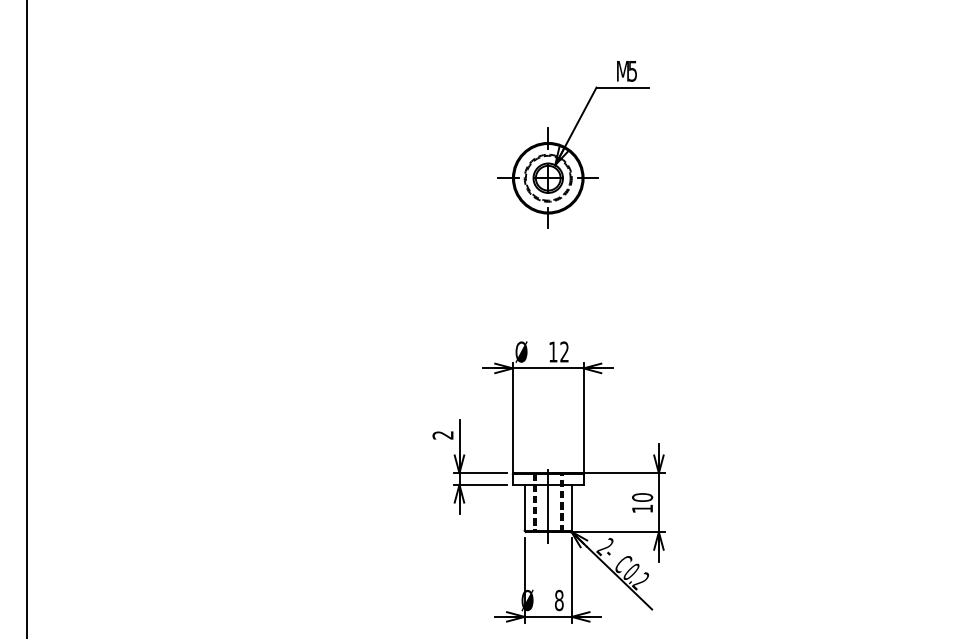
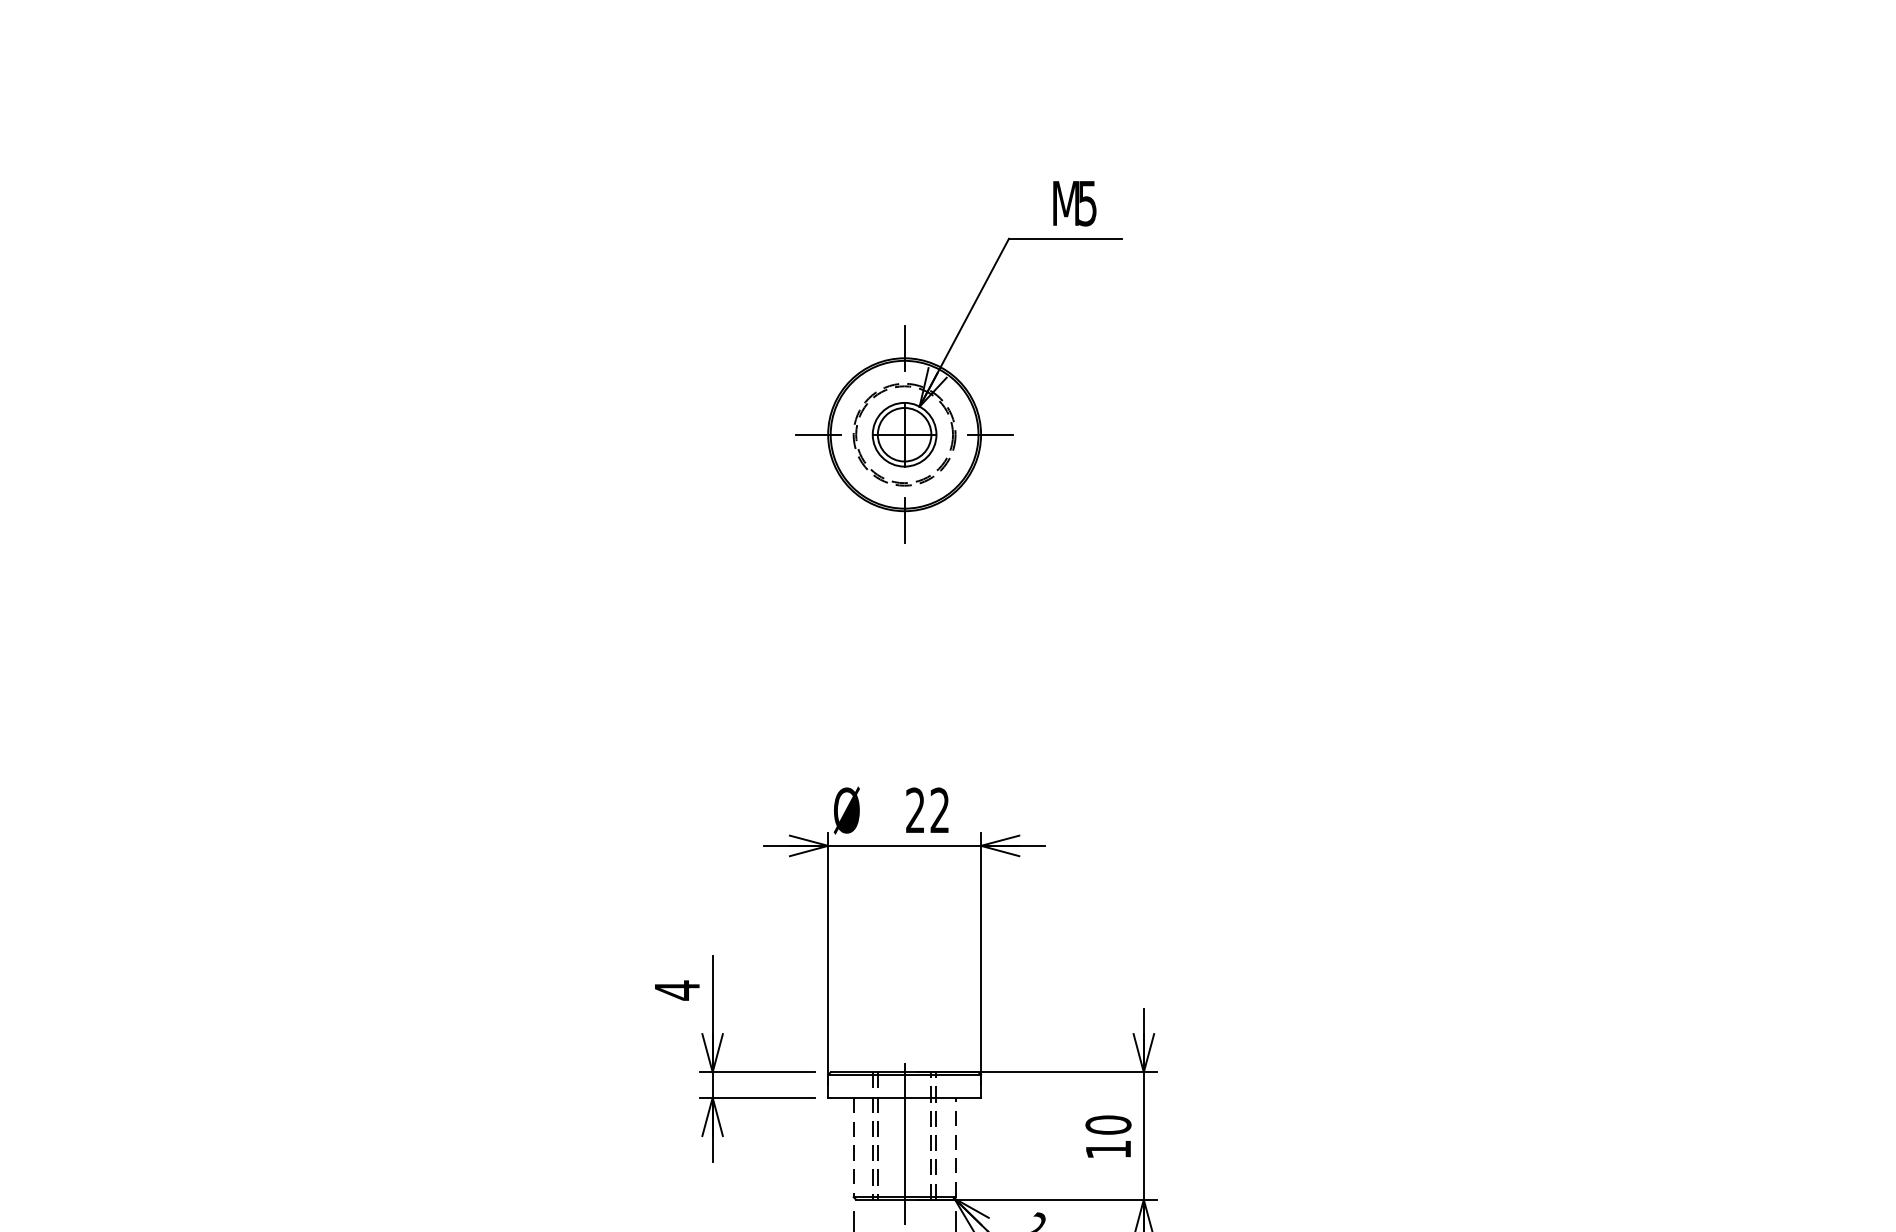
text: (553, 351) -> (915, 809), 12 -> 22
text: (442, 434) -> (675, 988), 2 -> 4
line: (524, 507) -> (853, 1146), solid -> dashed
line: (571, 507) -> (954, 1146), solid -> dashed

